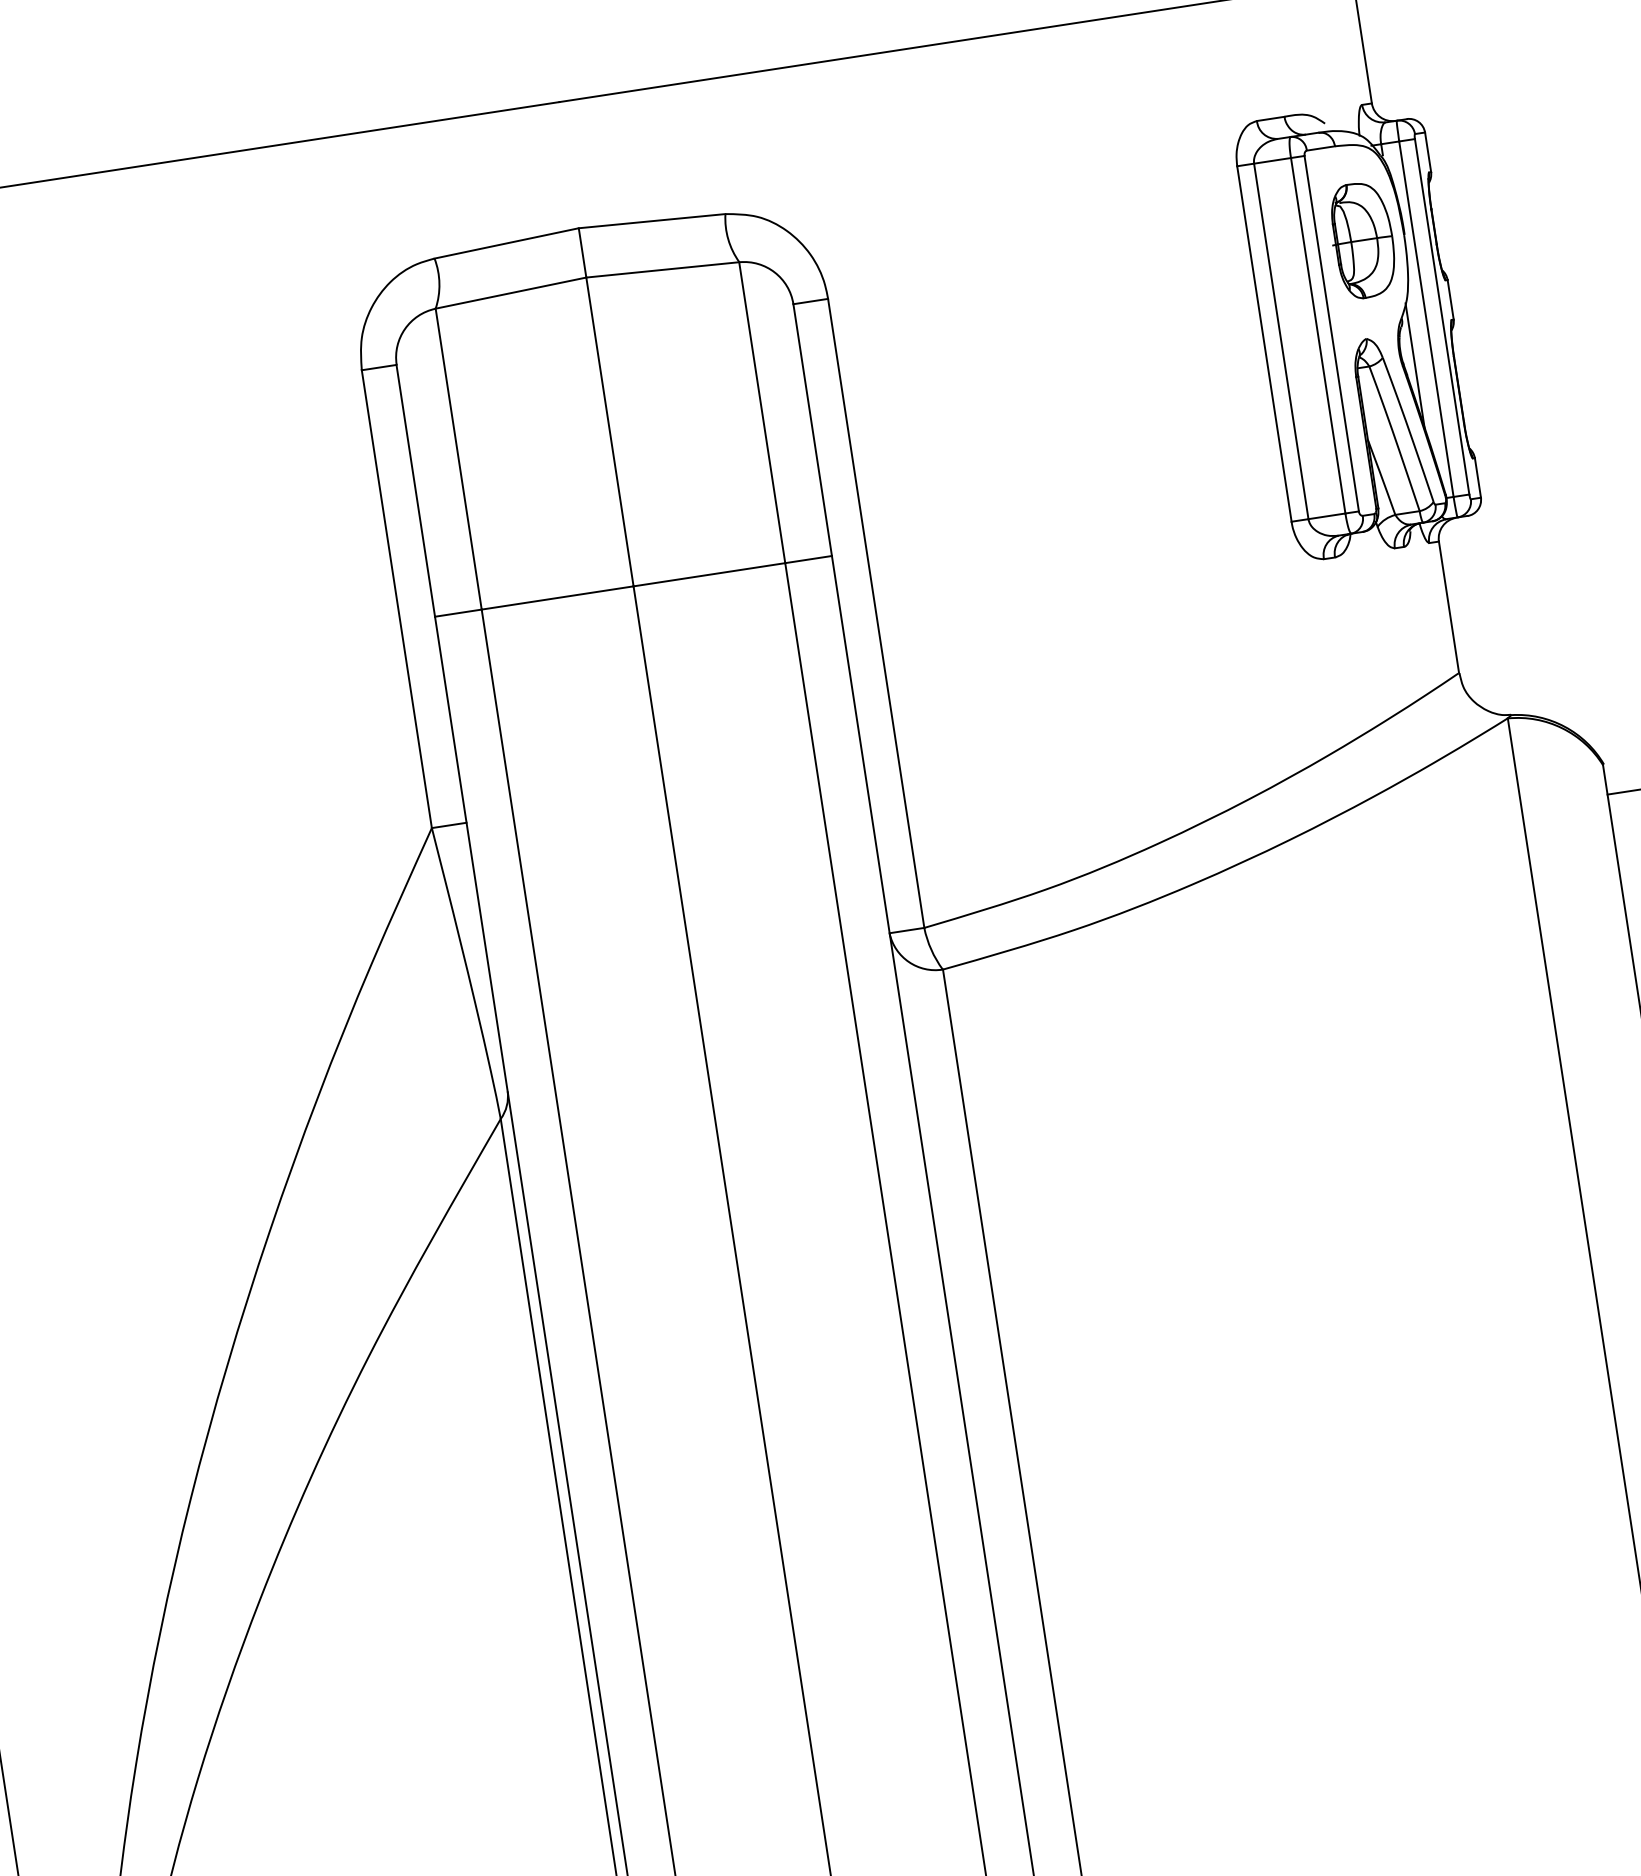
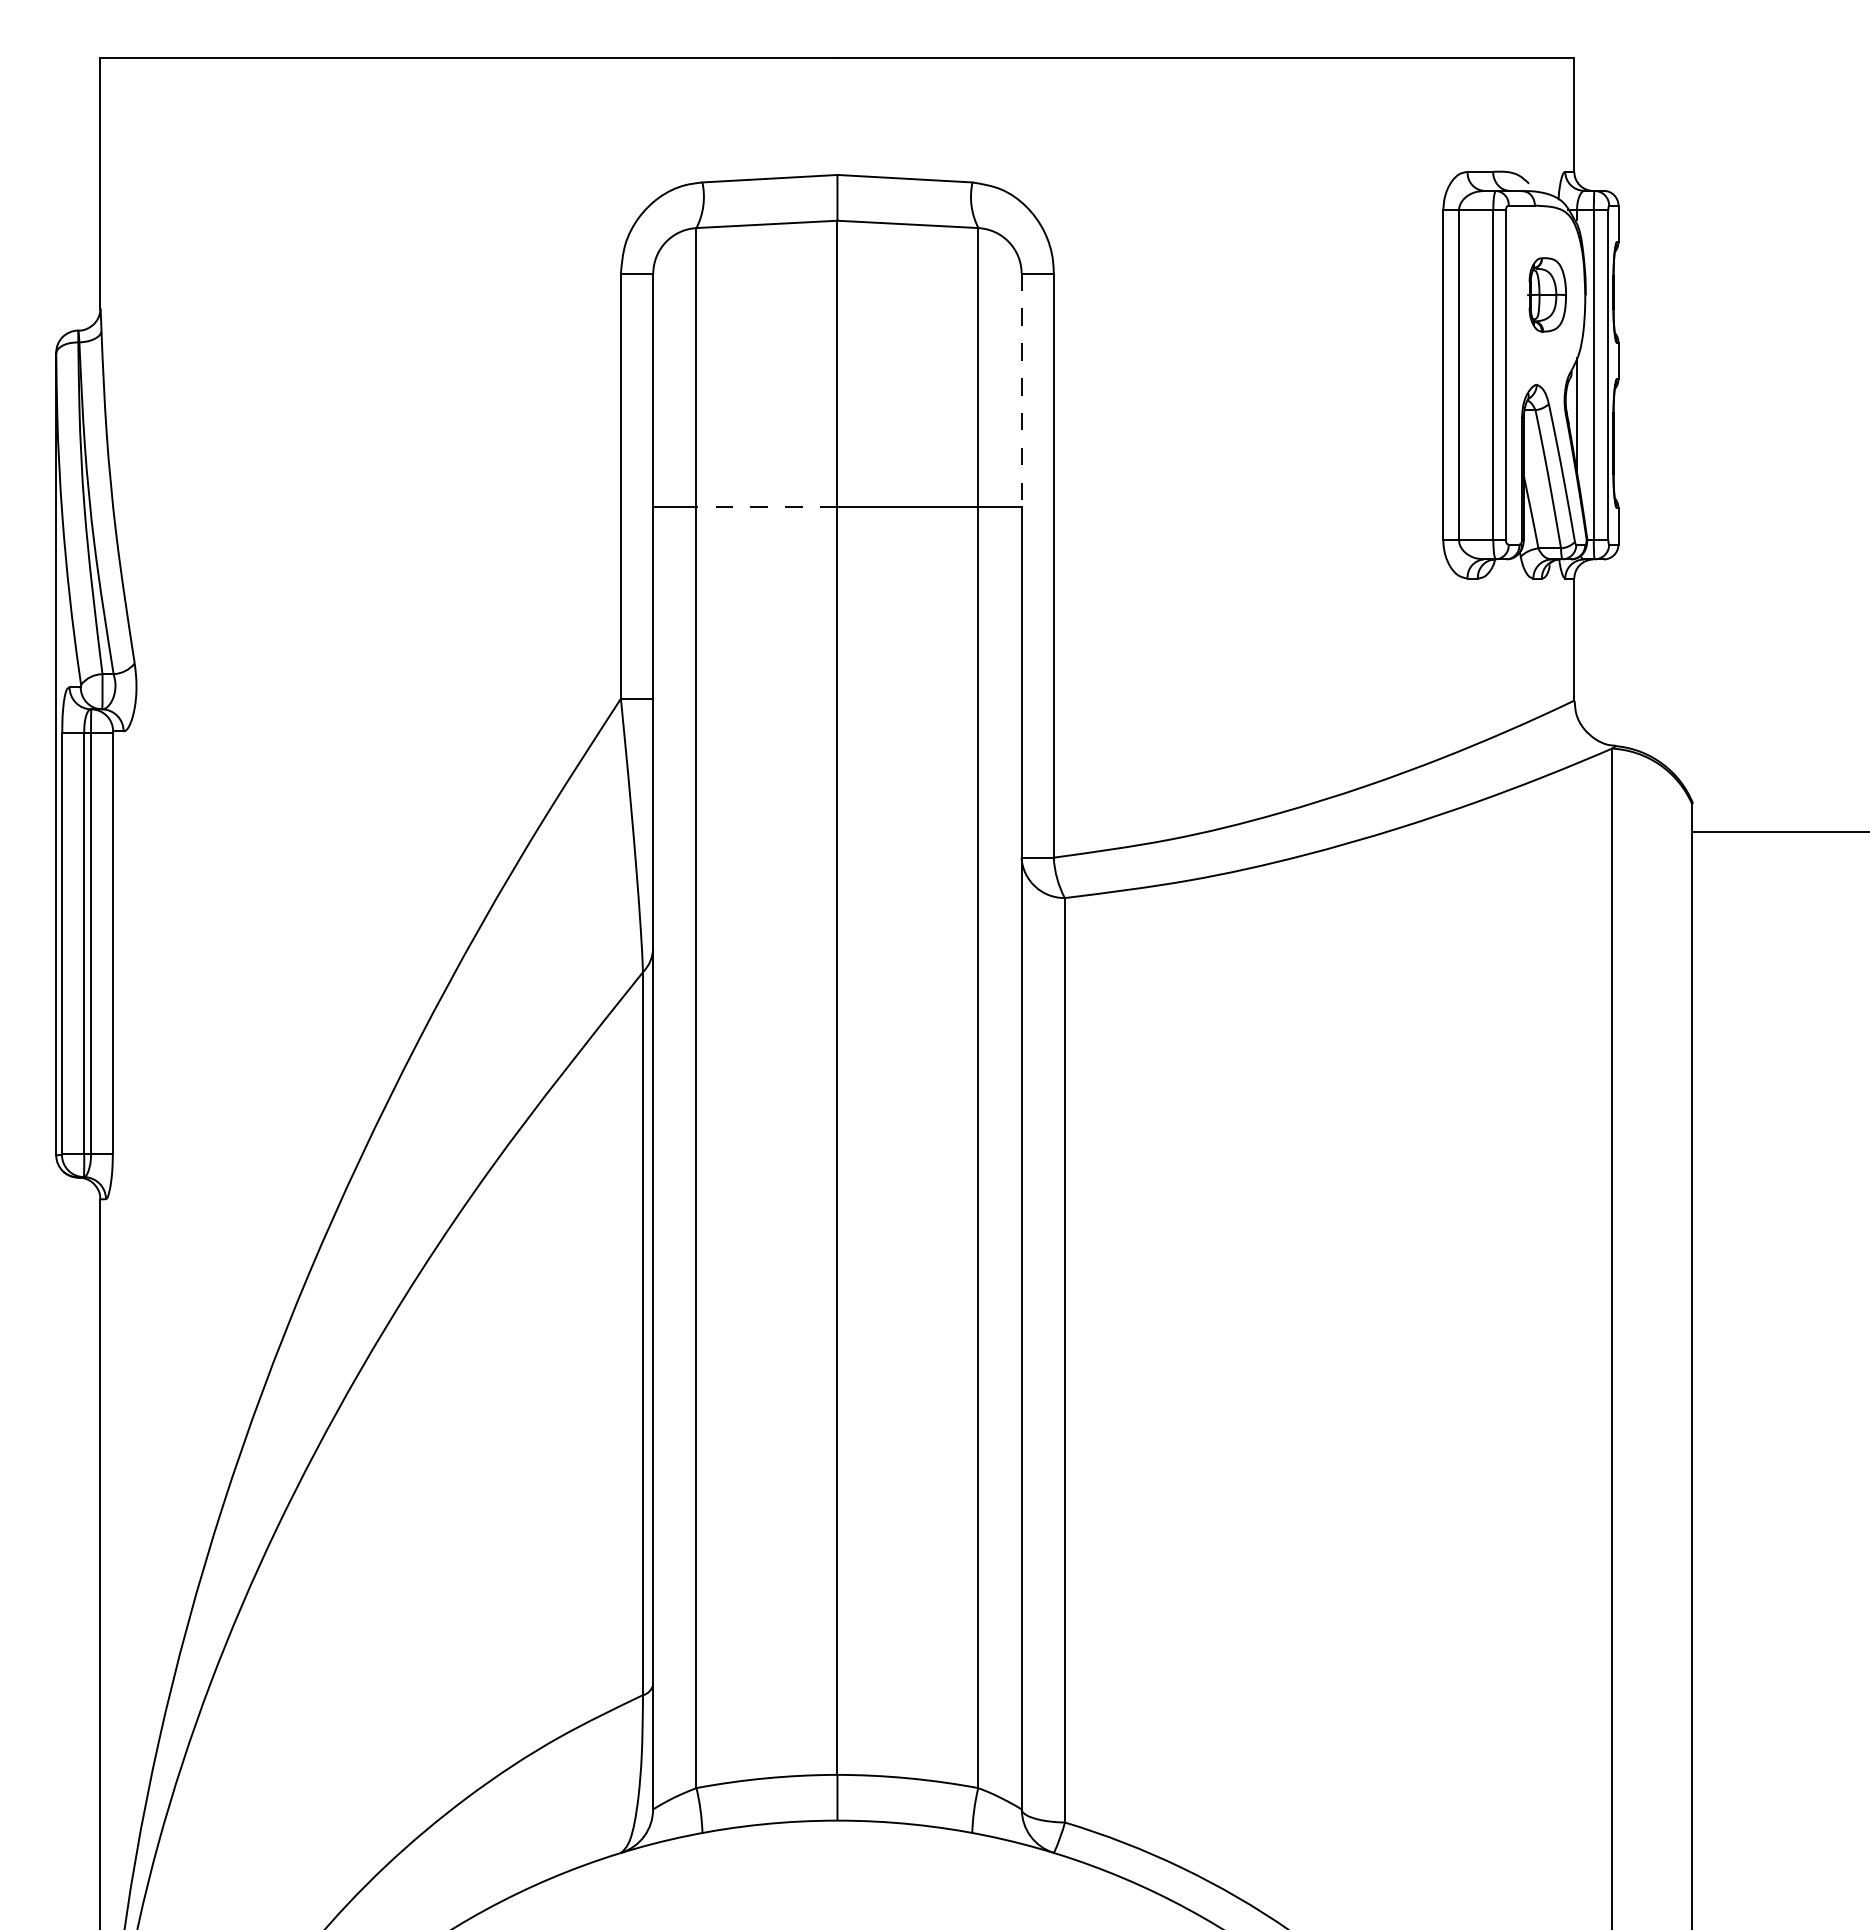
part: (1362, 240) -> (1546, 294), size x0.7
line: (812, 430) -> (1021, 390), solid -> dashed
line: (557, 598) -> (766, 507), solid -> dashed

